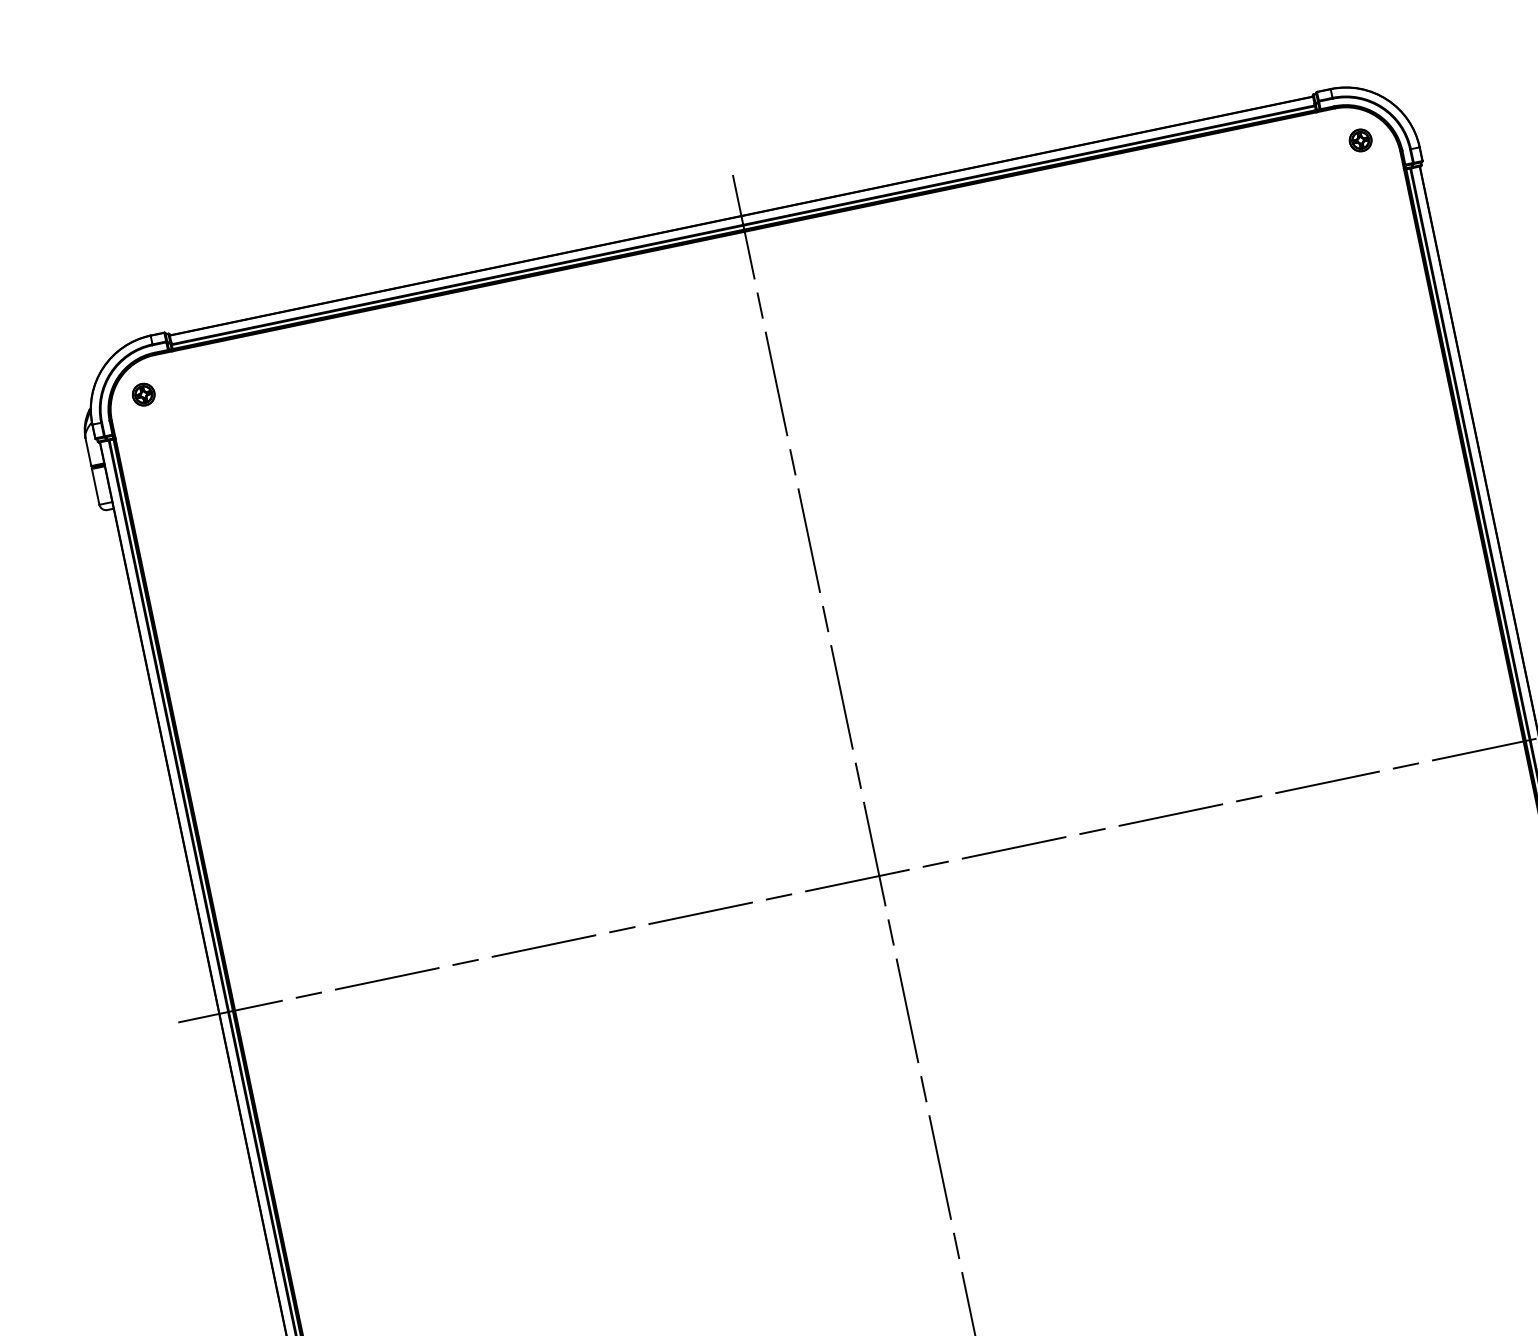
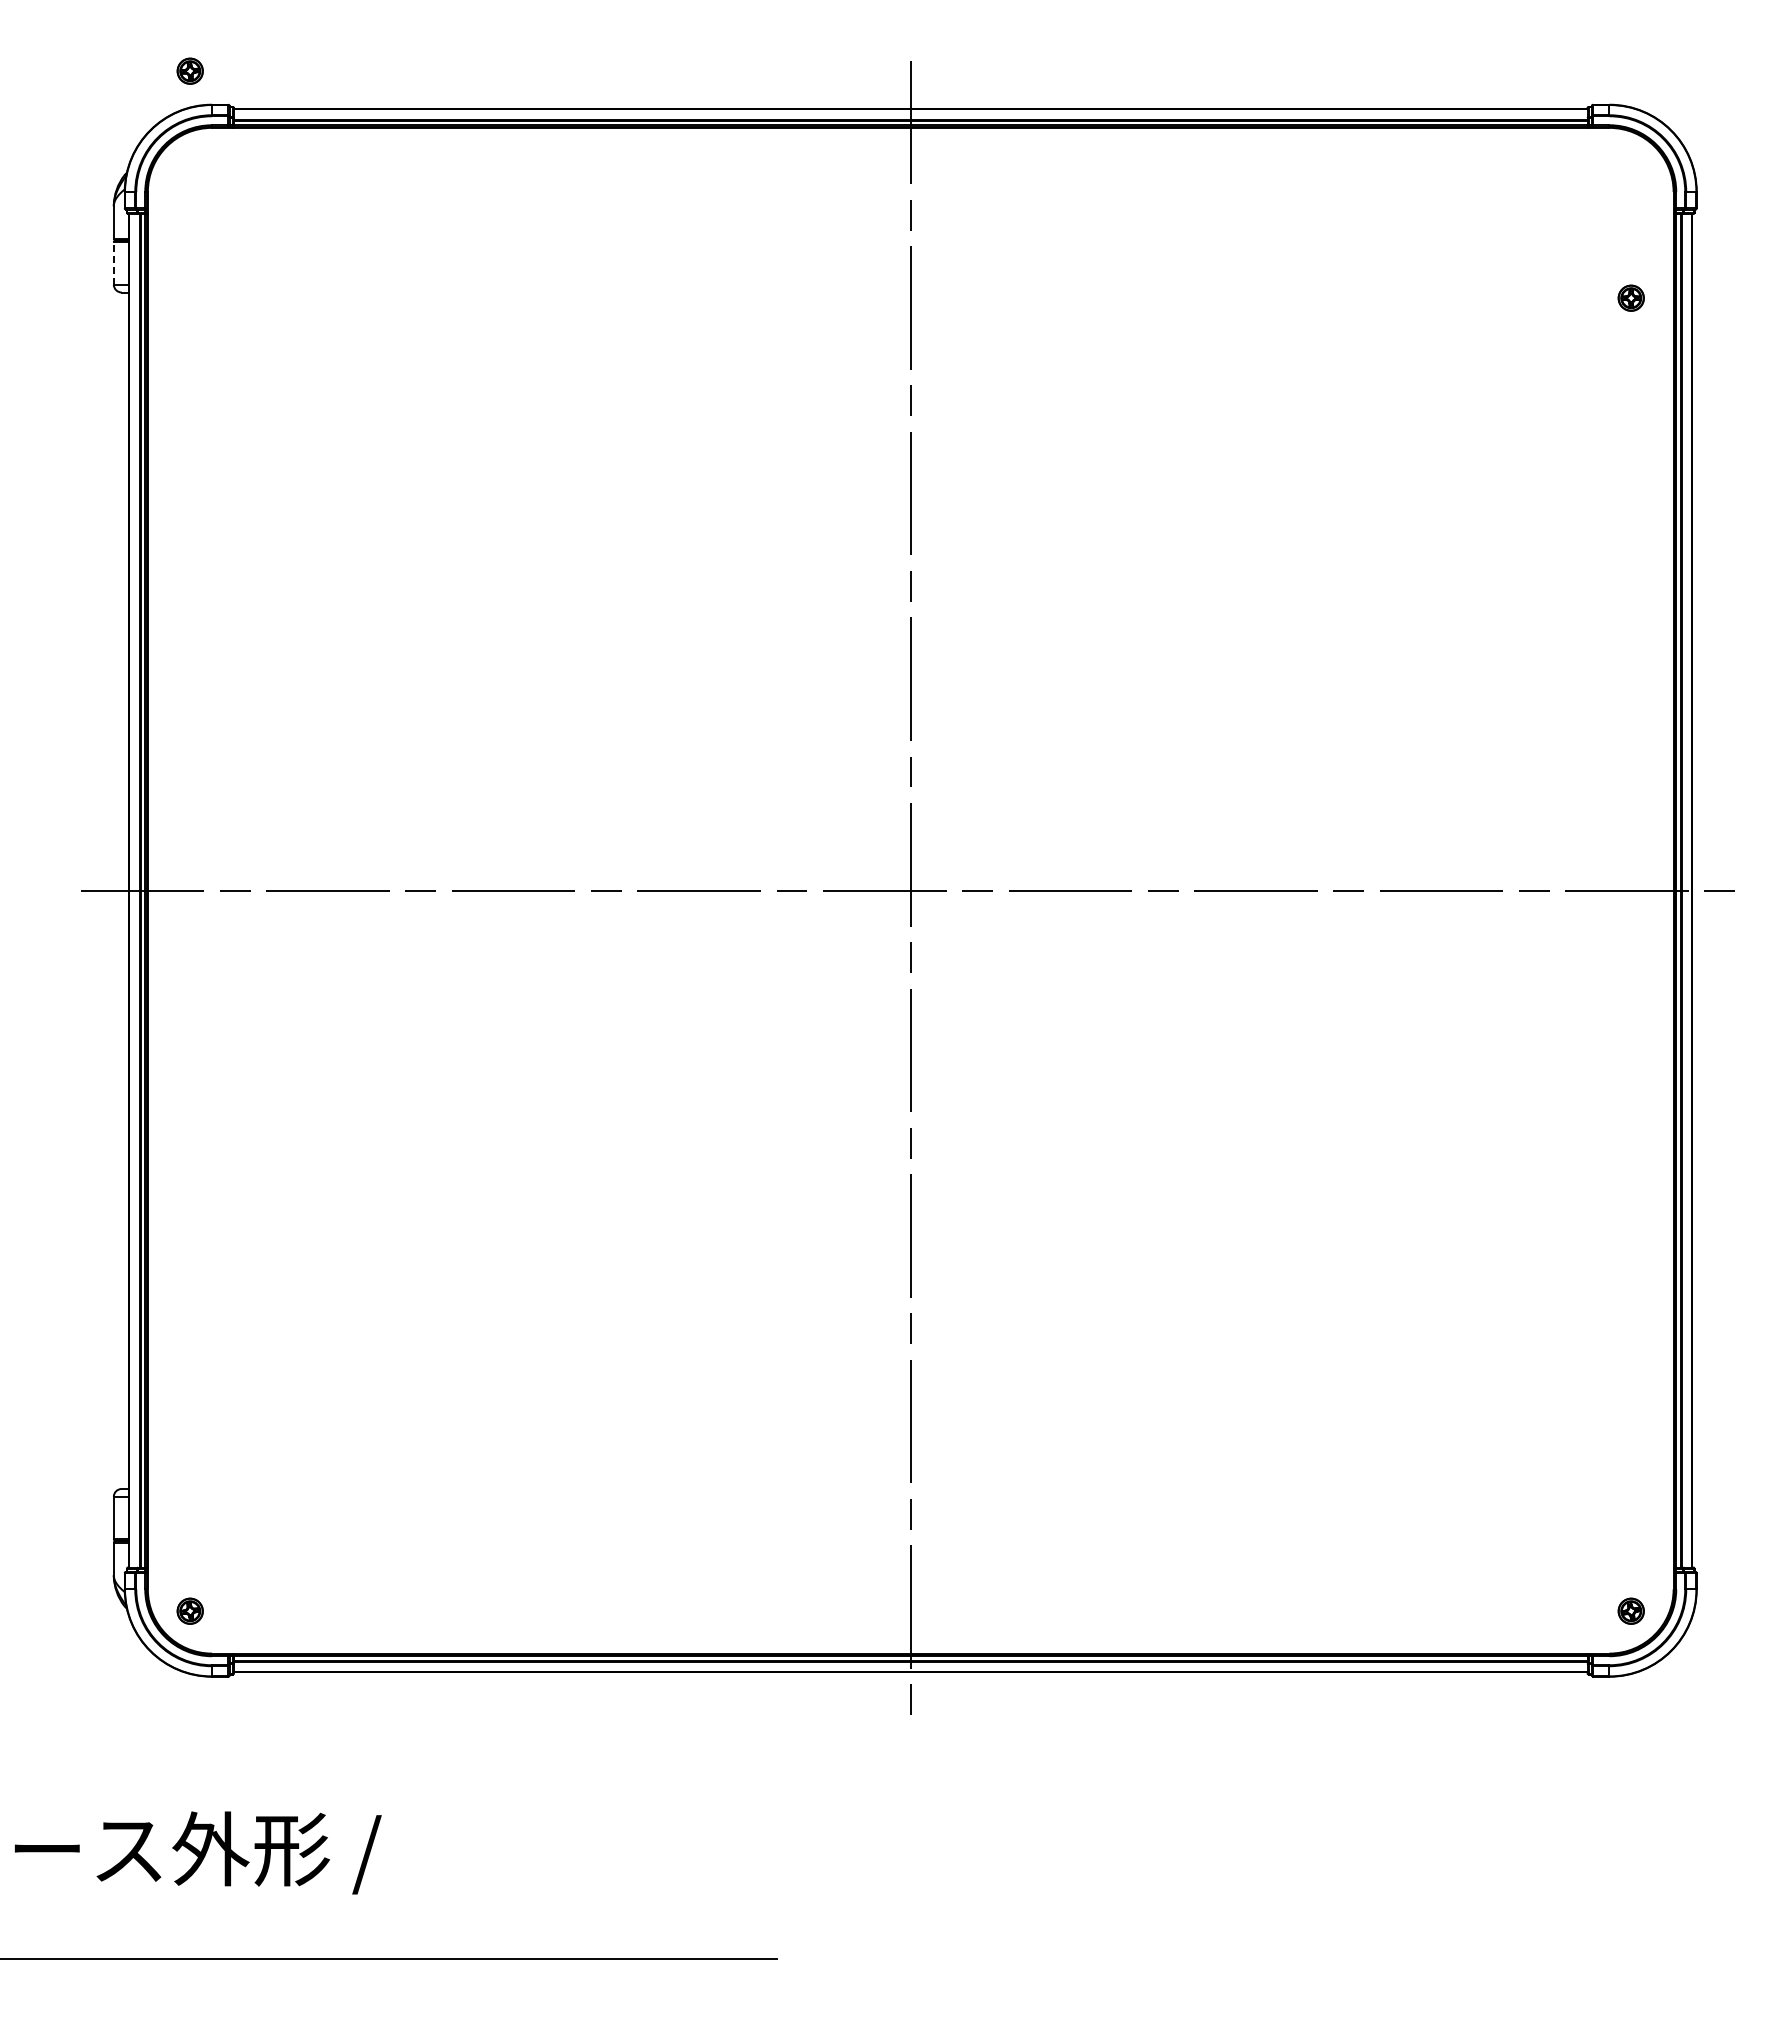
part: (1359, 139) -> (1630, 297), moved
part: (143, 394) -> (189, 70), moved
line: (95, 486) -> (113, 262), solid -> dashed

